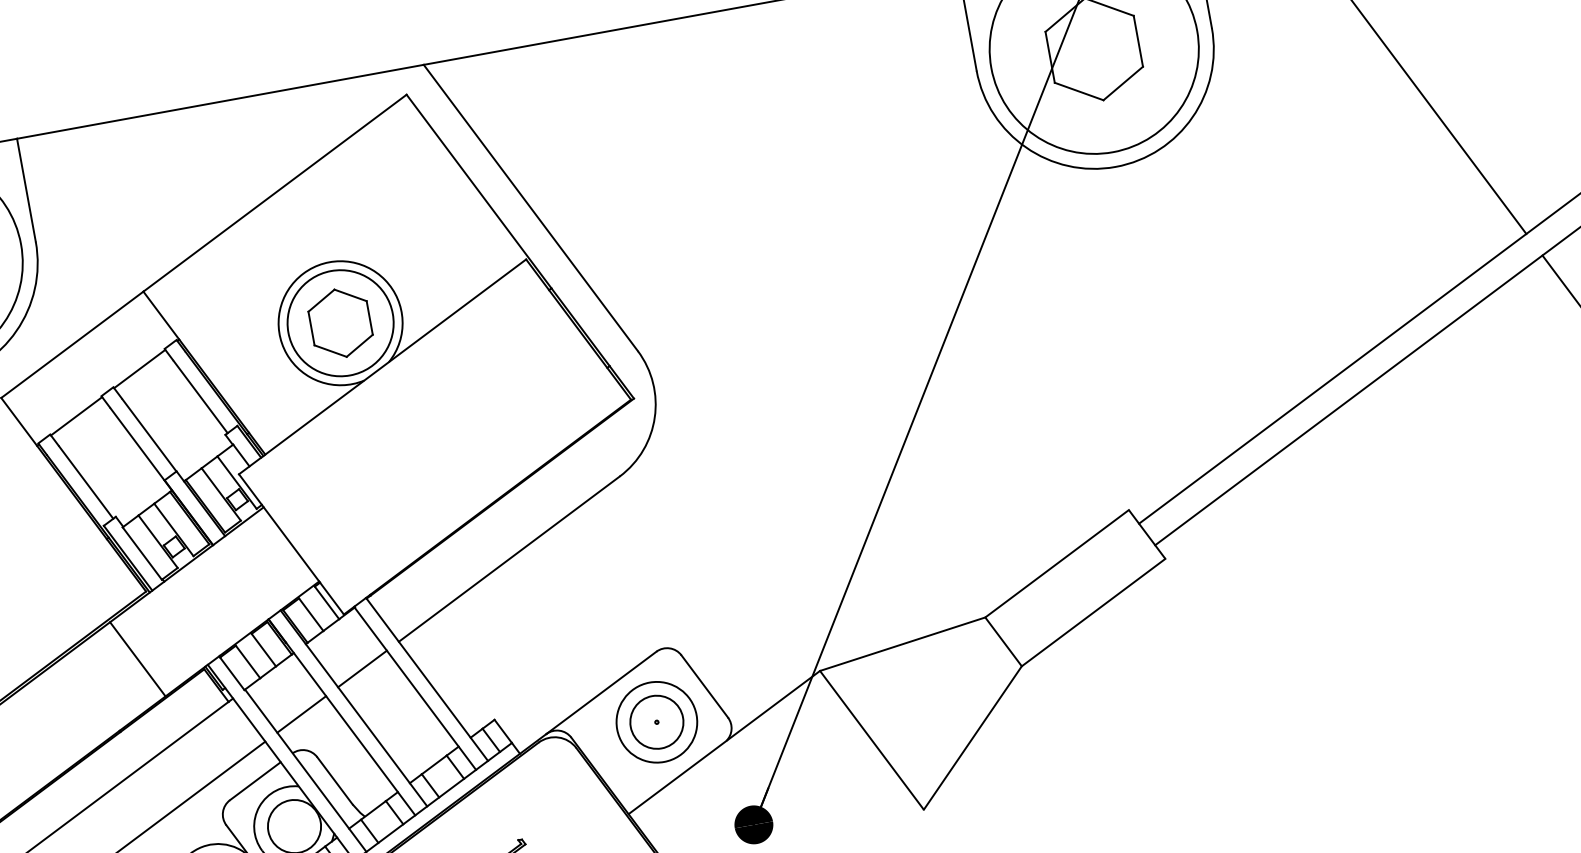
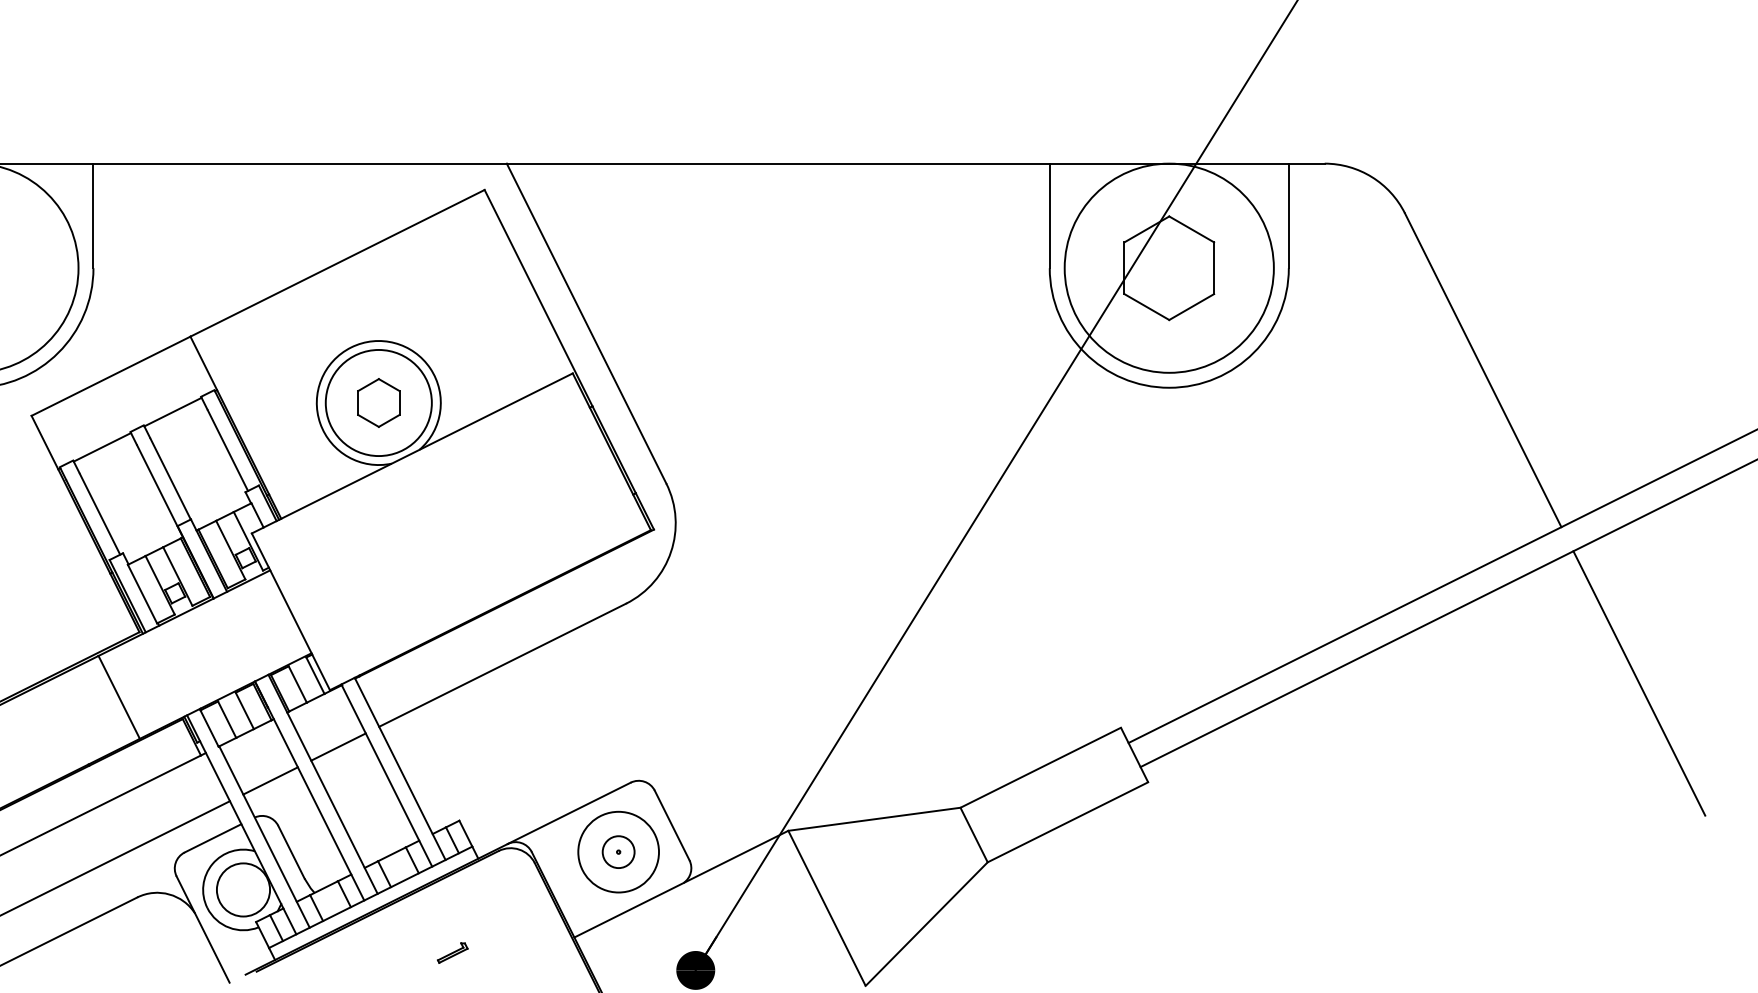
part: (340, 322) -> (378, 402), size x0.7
circle: (656, 721) -> (618, 851), size x0.6

